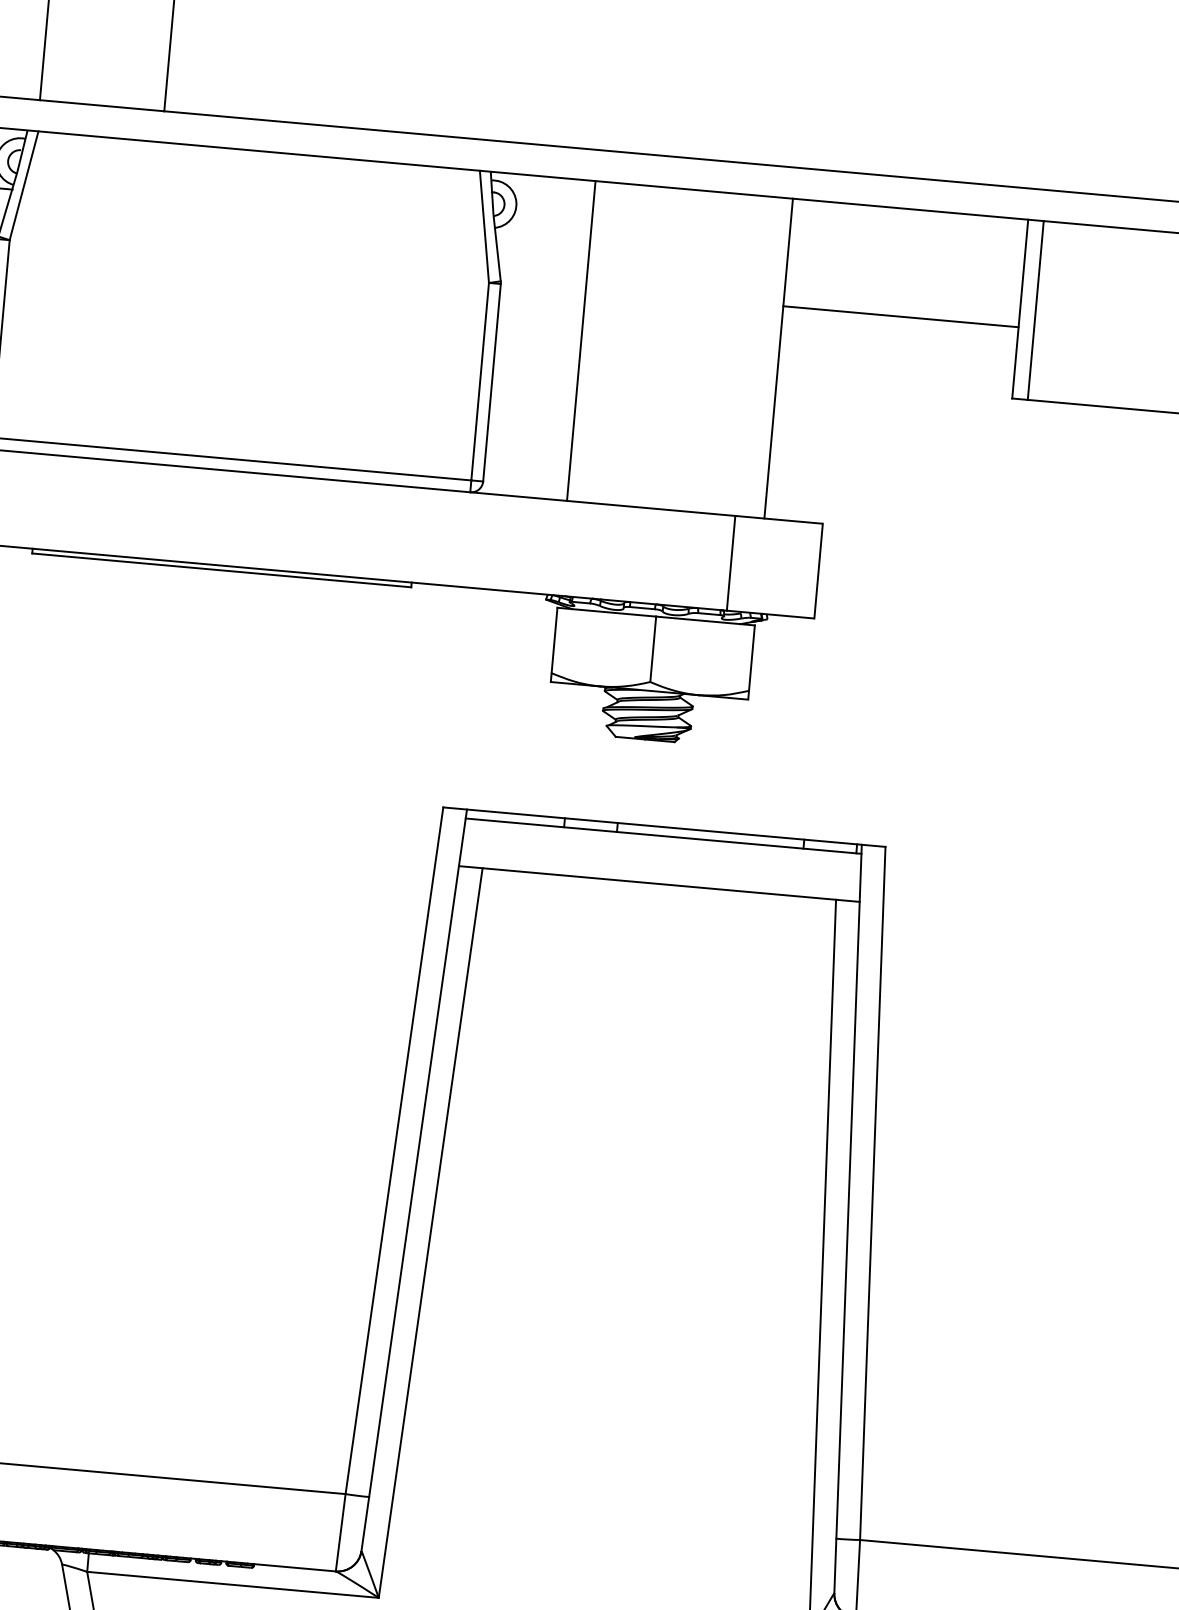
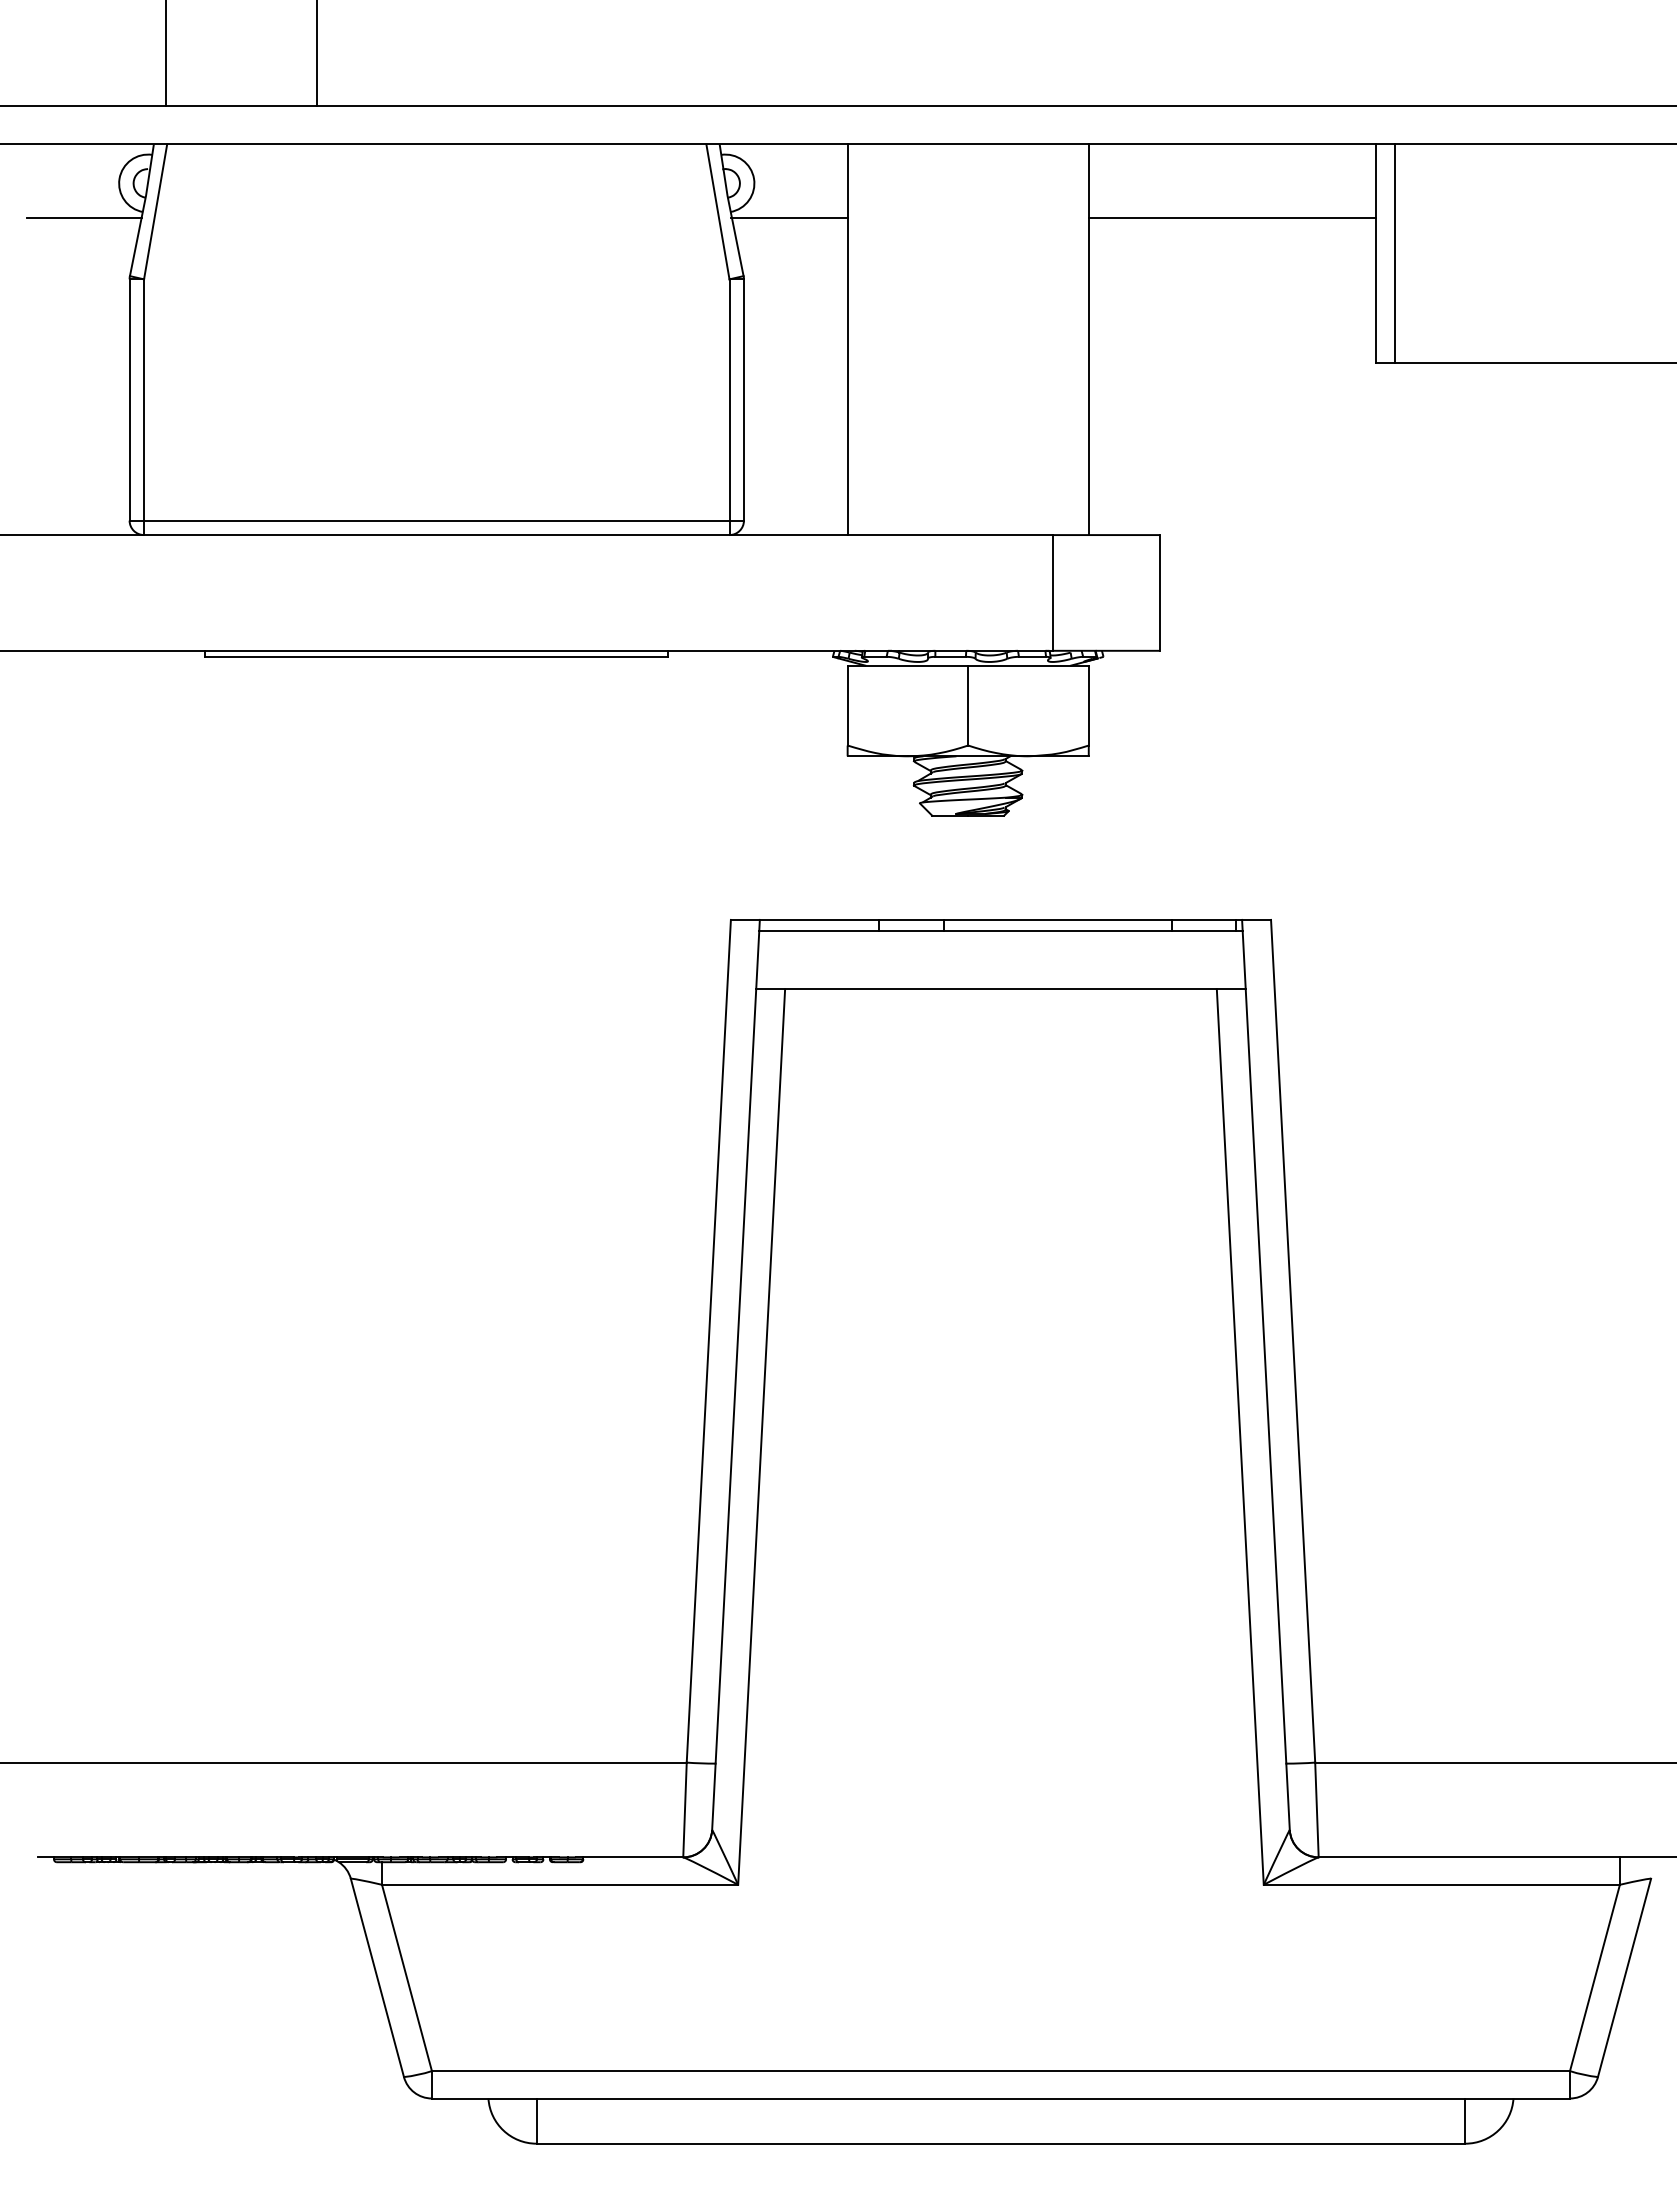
line: (542, 236) -> (789, 217), added
line: (901, 316) -> (1232, 217), moved

